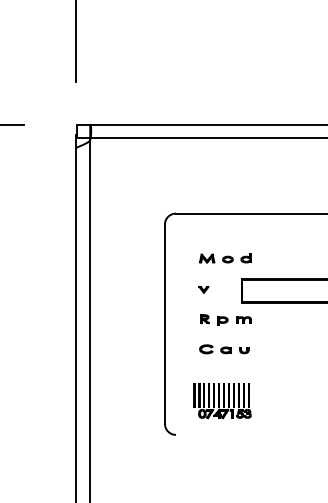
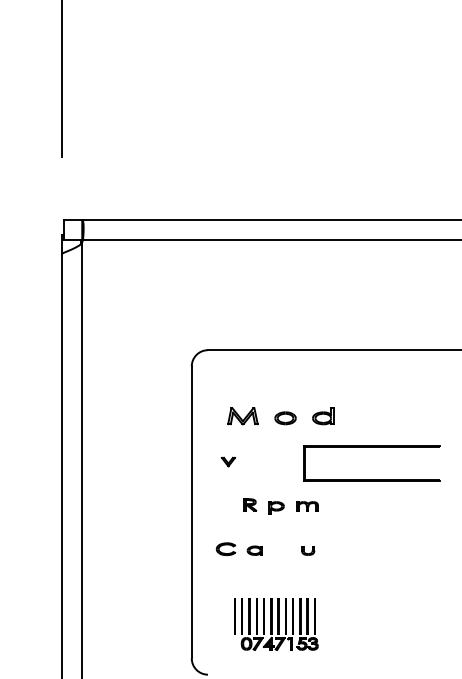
part: (225, 258) -> (280, 416), size x1.4
part: (203, 289) -> (227, 461), moved
part: (215, 349) -> (239, 549), moved

